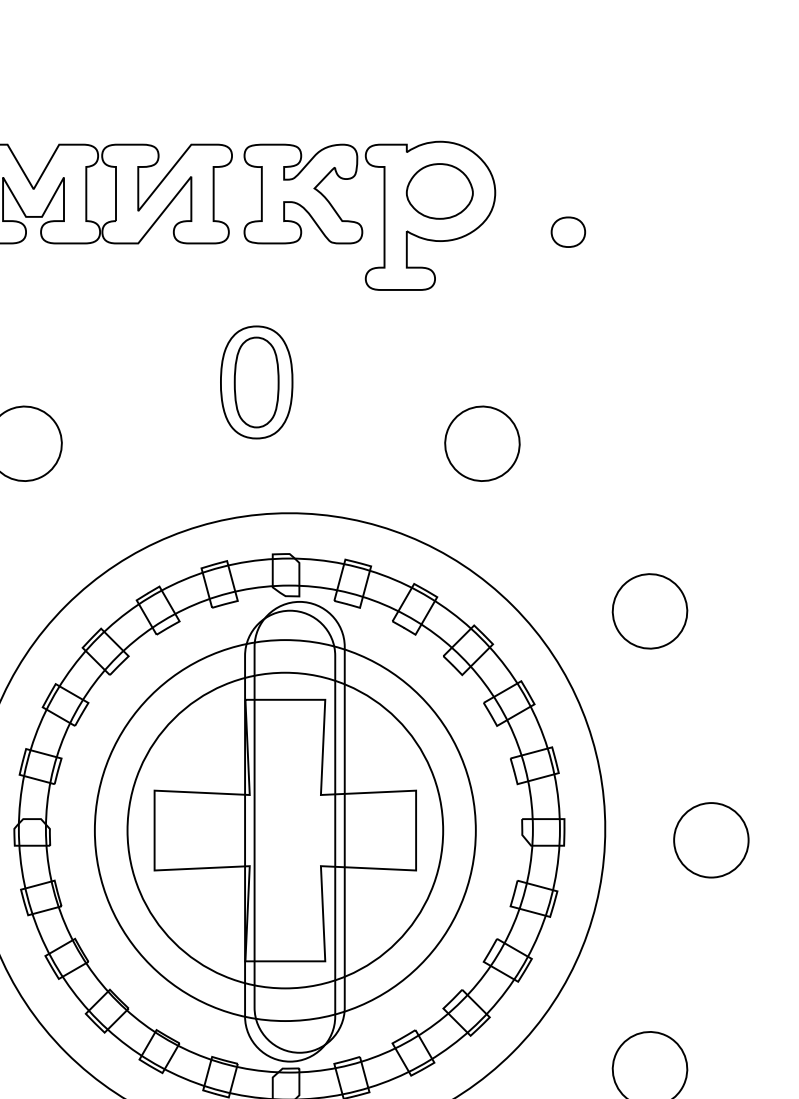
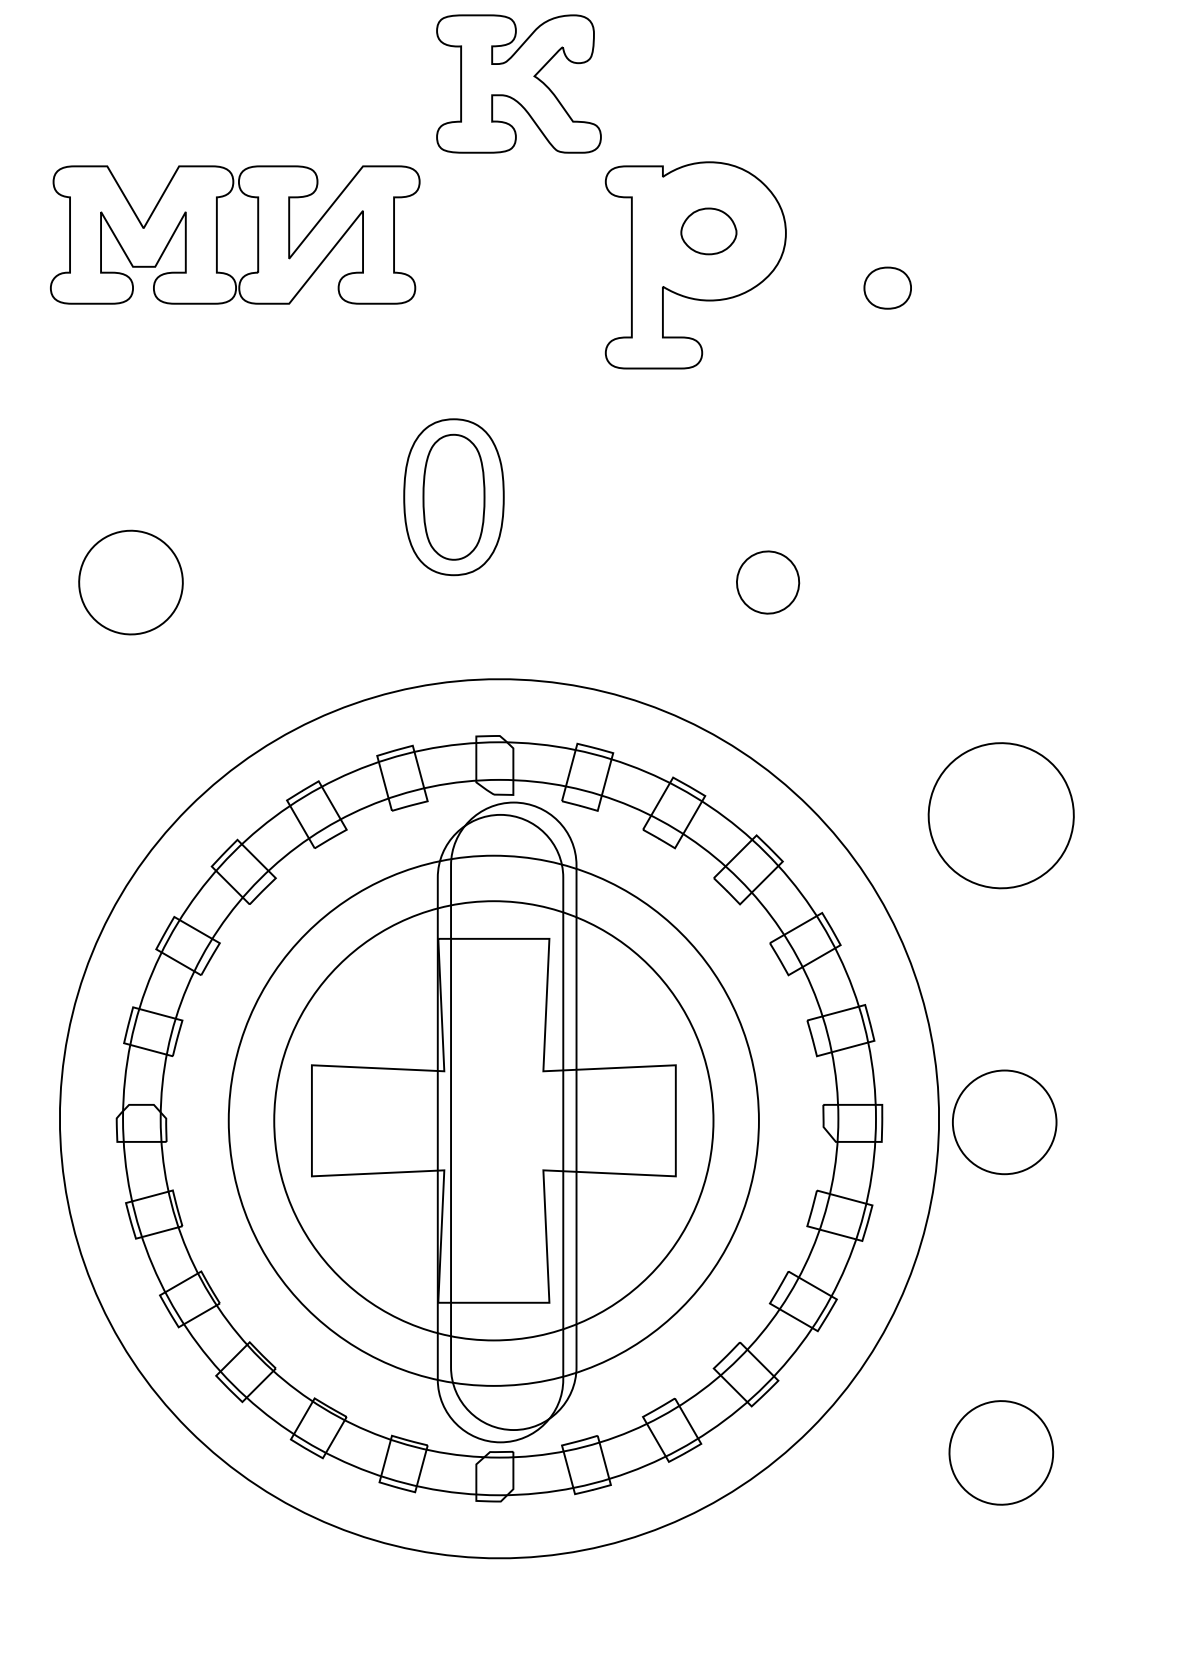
part: (439, 191) -> (708, 231), size x0.6
part: (303, 193) -> (518, 83), moved
part: (481, 443) -> (767, 582), size x0.6
part: (650, 611) -> (1001, 815), size x1.4
part: (711, 840) -> (1004, 1122), moved

